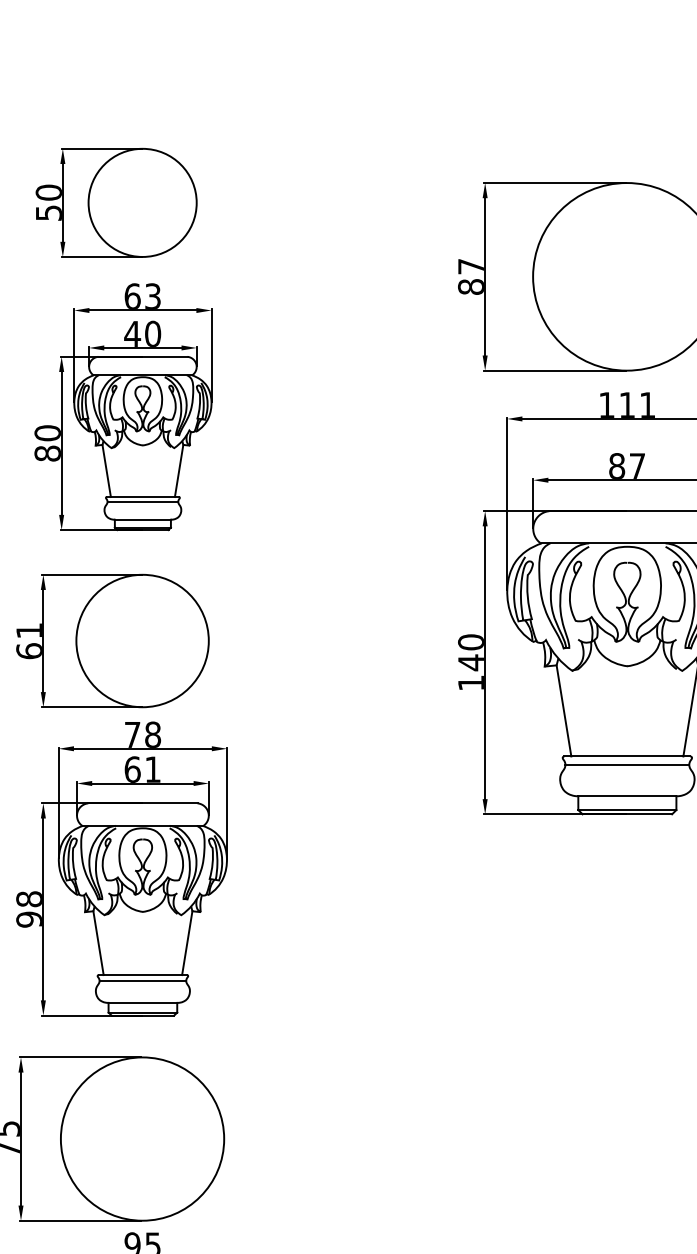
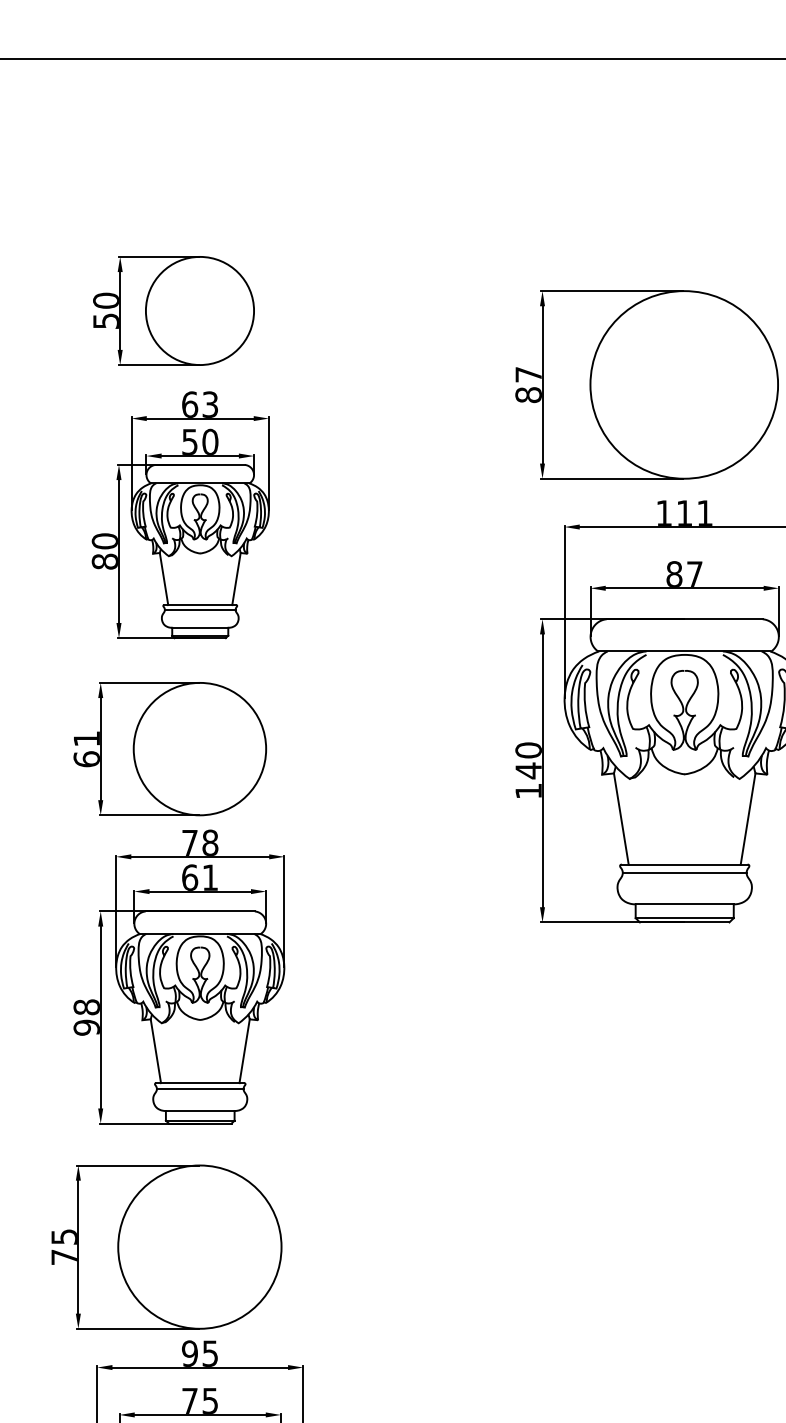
text: (132, 333) -> (189, 441), 40 -> 50

